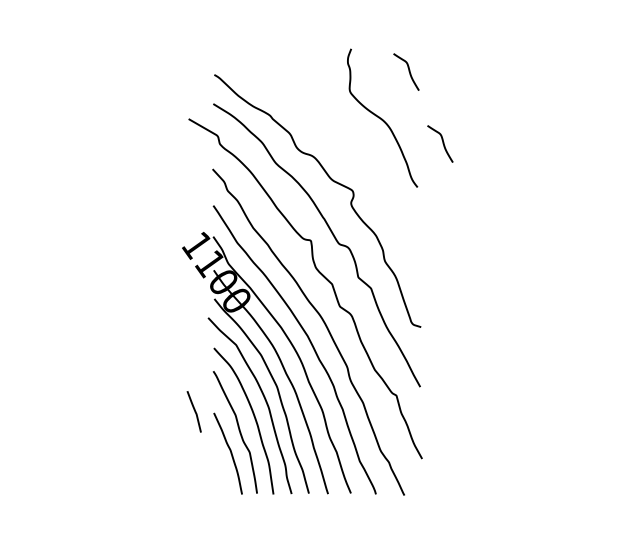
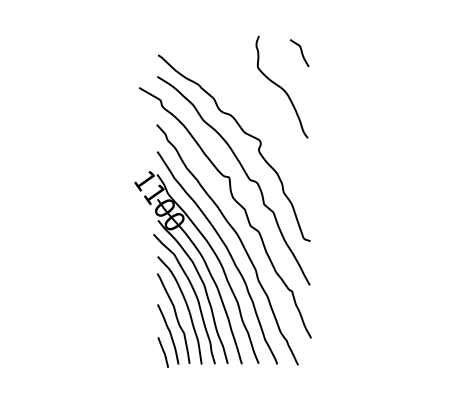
curve: (442, 144) -> (326, 106), removed
line: (193, 410) -> (162, 351), moved

